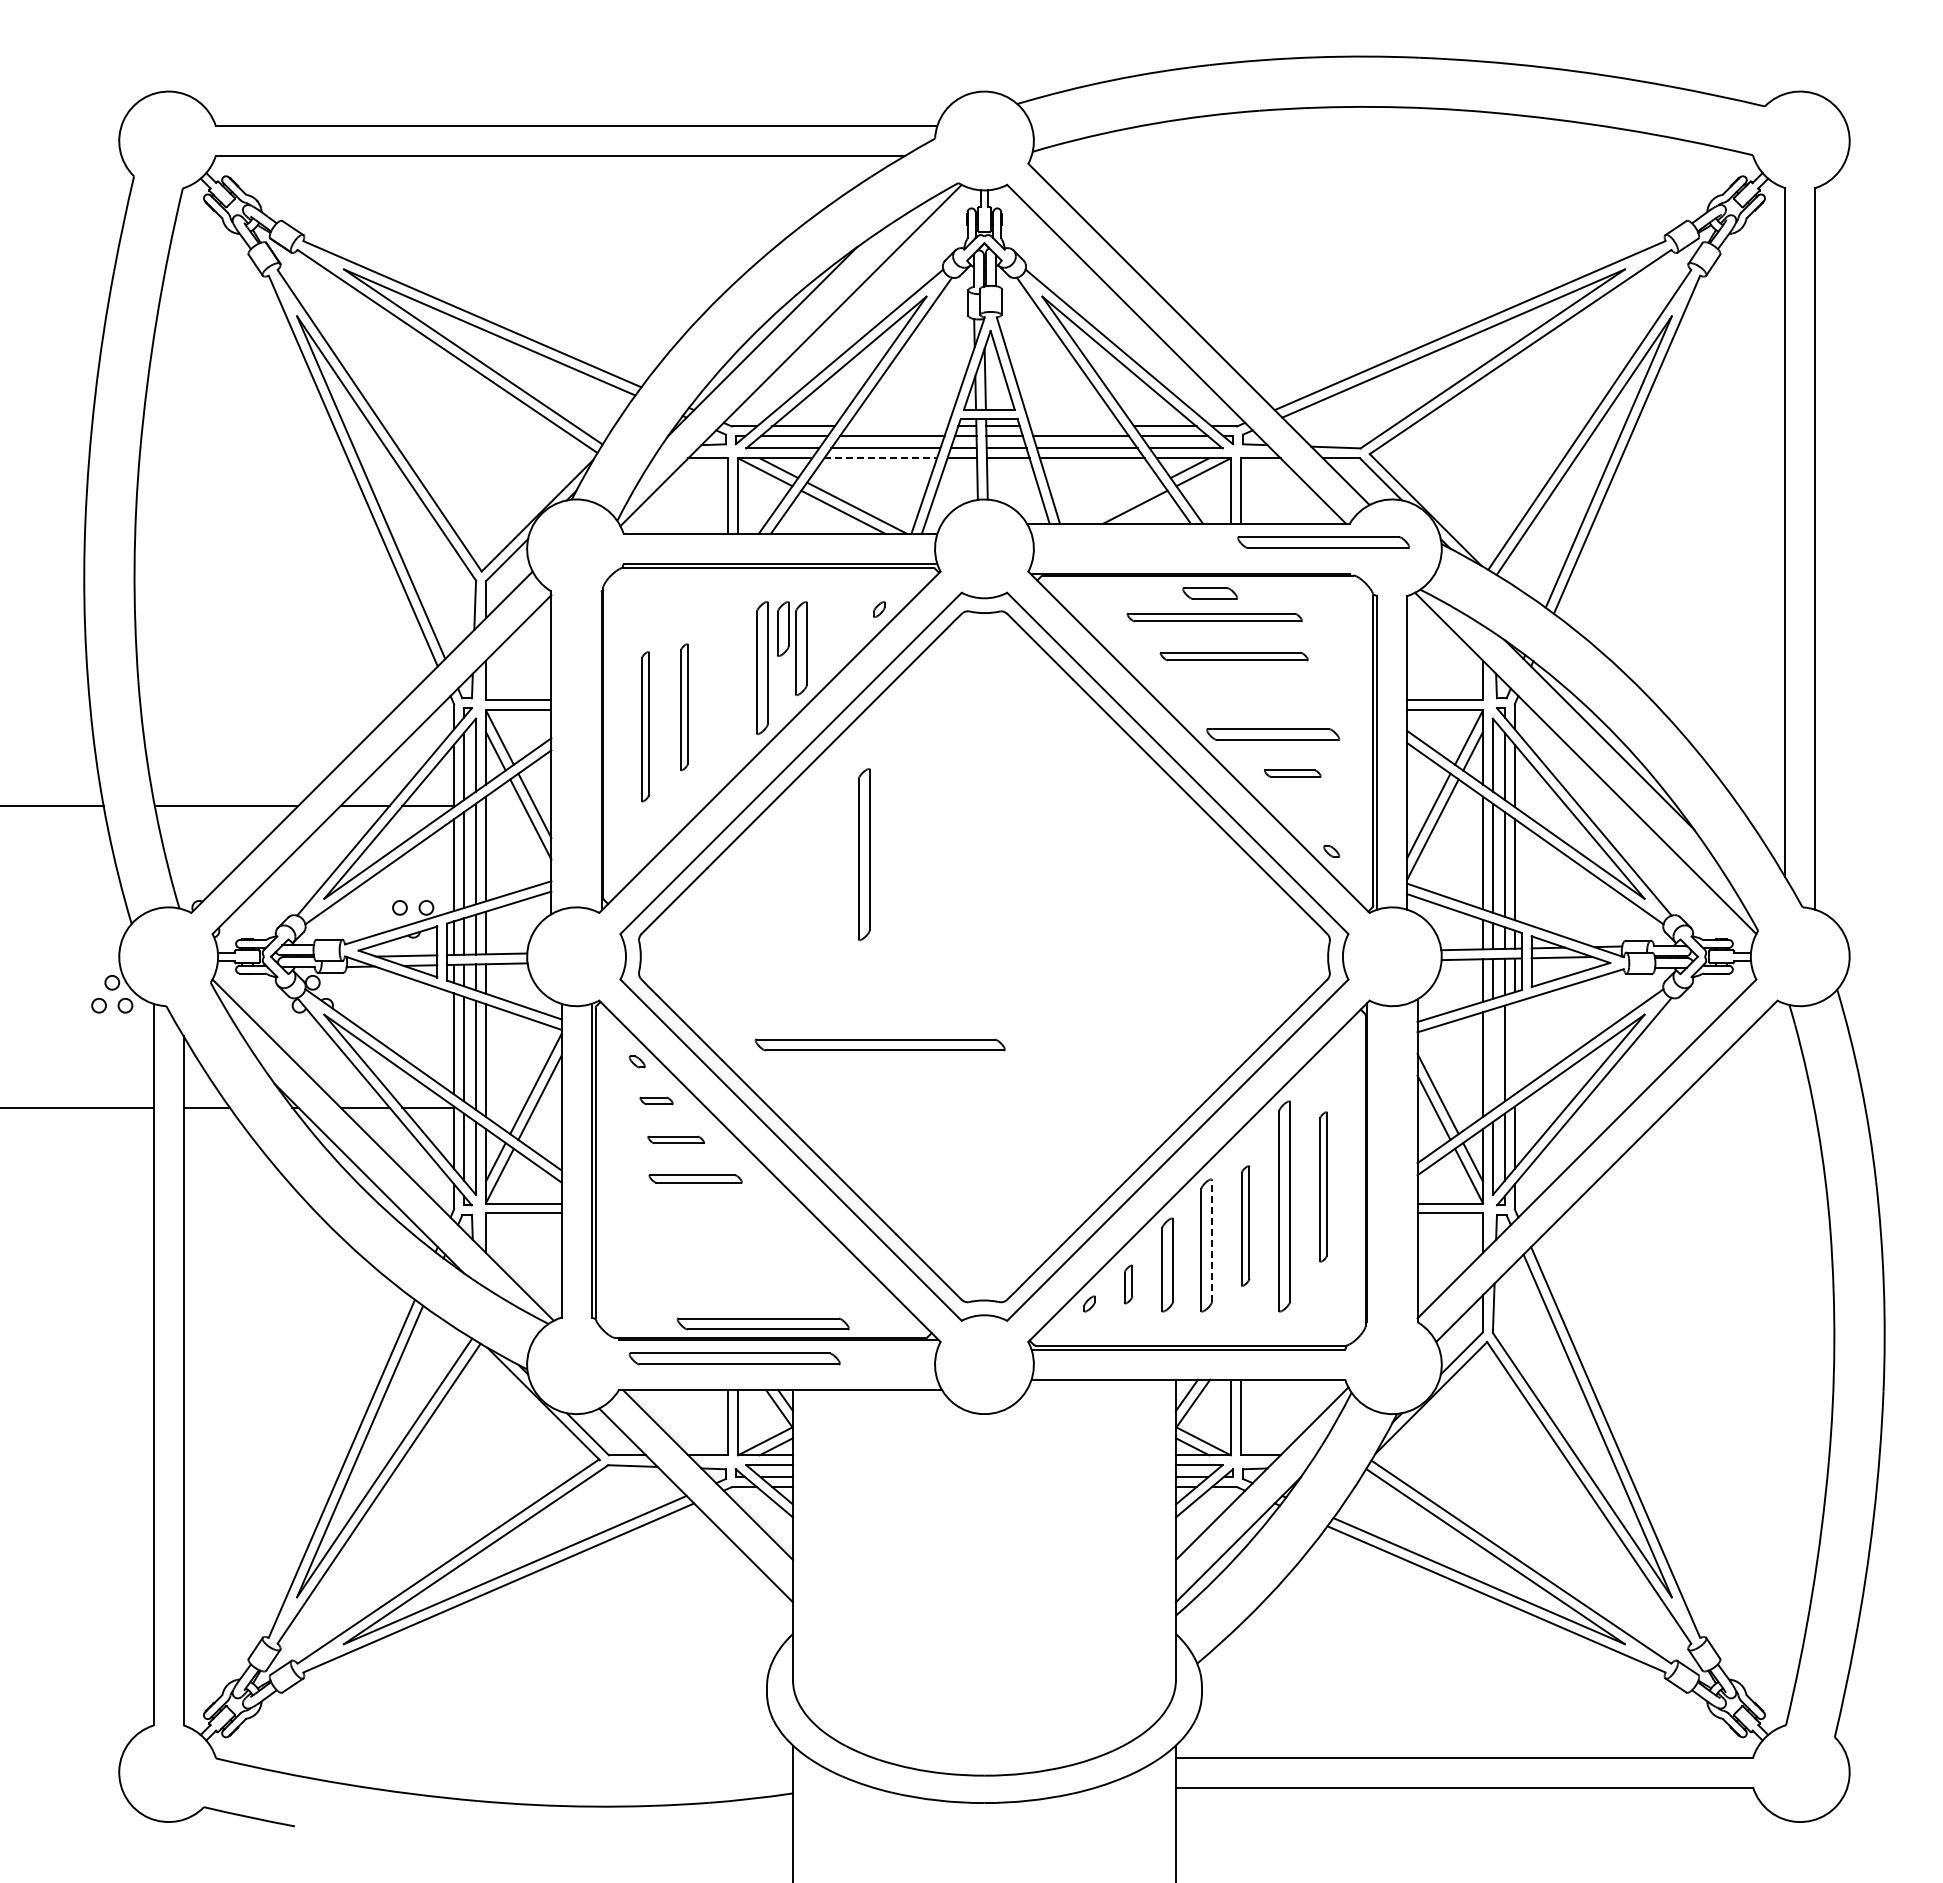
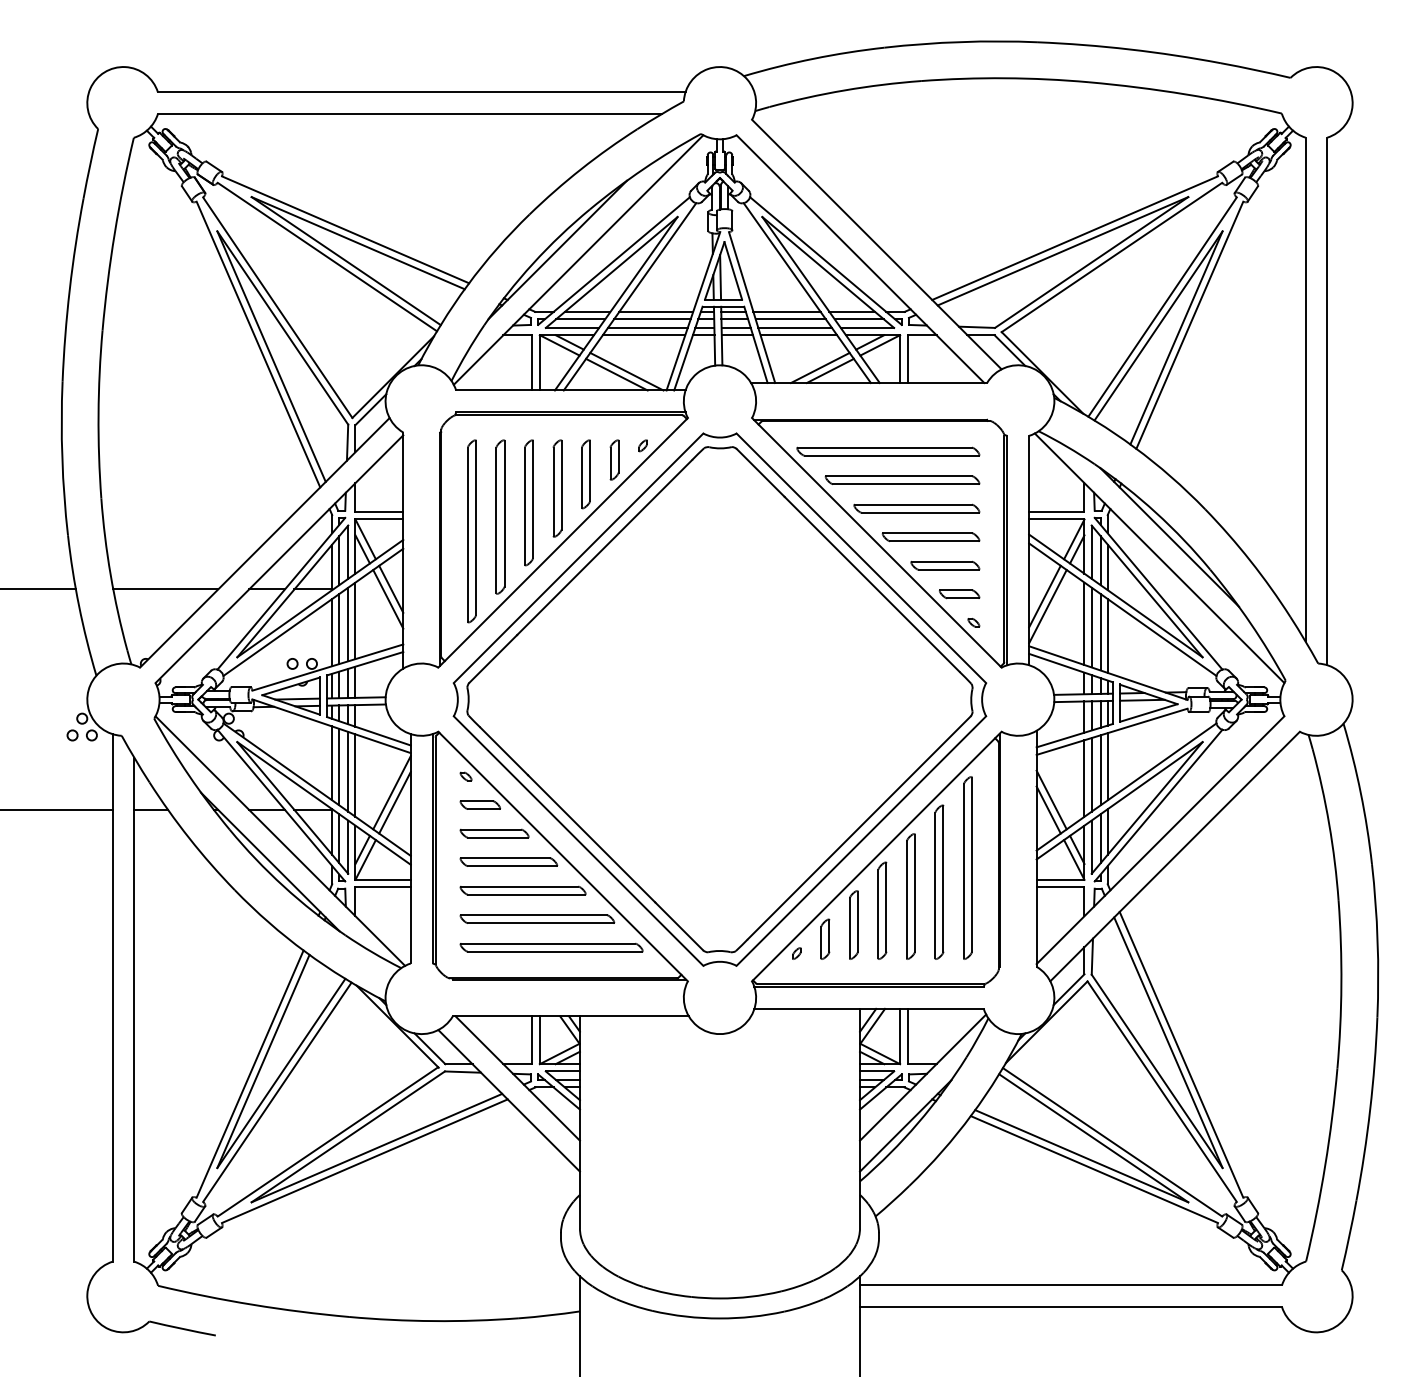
line: (896, 426) -> (655, 311), added
line: (1076, 426) -> (787, 311), added
line: (881, 458) -> (644, 335), dashed -> solid
line: (1121, 502) -> (820, 367), added
part: (1323, 542) -> (916, 508), moved
part: (1210, 593) -> (959, 594), moved
part: (1214, 617) -> (888, 451), size x1.43
part: (783, 629) -> (614, 460), moved
part: (1234, 656) -> (902, 480), size x1.43
part: (684, 707) -> (500, 517), size x1.67
part: (645, 726) -> (472, 531), size x1.67
part: (1292, 773) -> (945, 565), size x1.67
part: (864, 854) -> (529, 502), moved
part: (879, 1044) -> (551, 947), moved
line: (1514, 1048) -> (1107, 766), added
line: (1492, 1059) -> (1091, 774), added
part: (656, 1100) -> (480, 804), size x1.67
part: (675, 1139) -> (494, 833), size x1.67
part: (695, 1178) -> (508, 861), size x1.43
part: (1323, 1186) -> (967, 867), size x1.67
part: (1245, 1225) -> (910, 896), size x1.43
line: (1212, 1240) -> (886, 907), dashed -> solid
part: (1128, 1284) -> (825, 939), size x1.43
part: (762, 1323) -> (522, 890), moved
part: (734, 1358) -> (537, 918), moved

